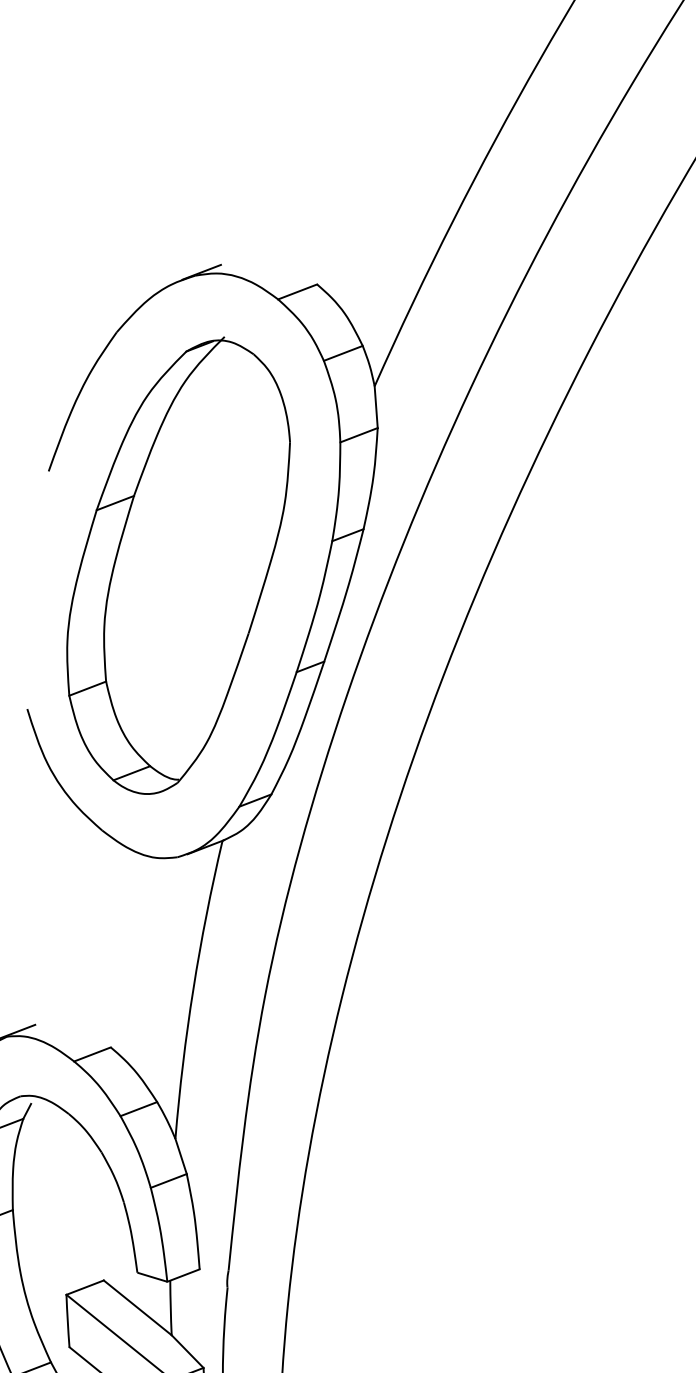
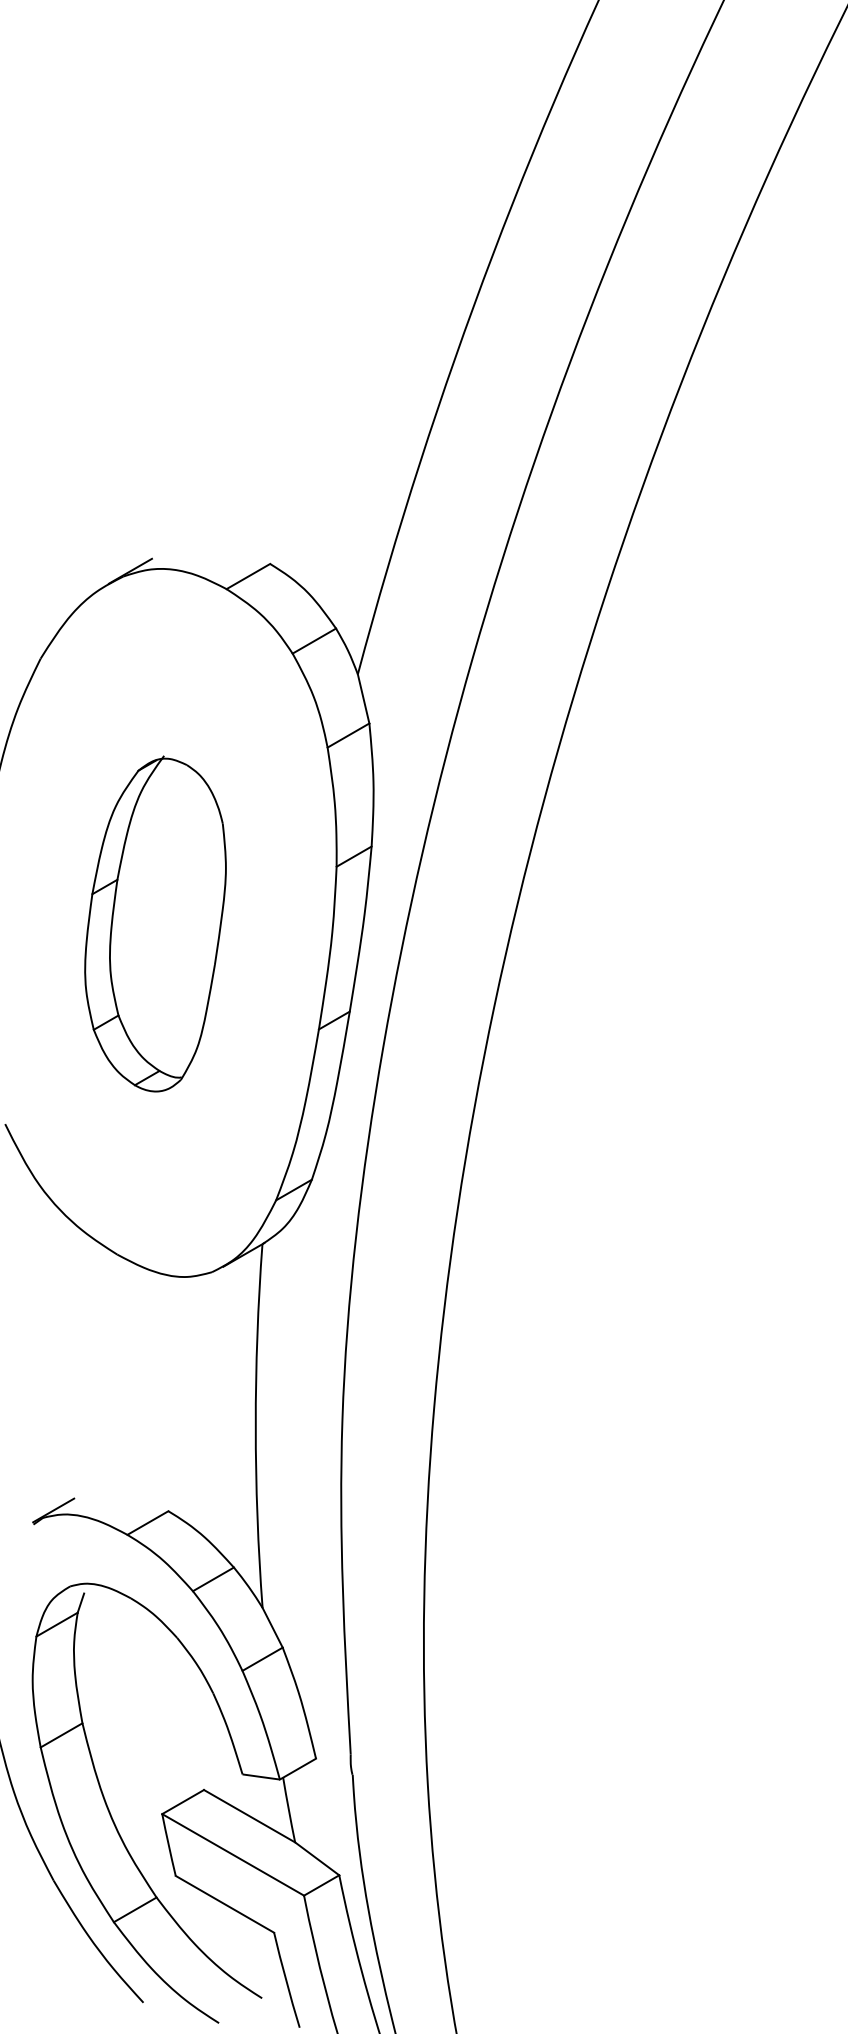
part: (176, 564) -> (155, 923), size x0.6

